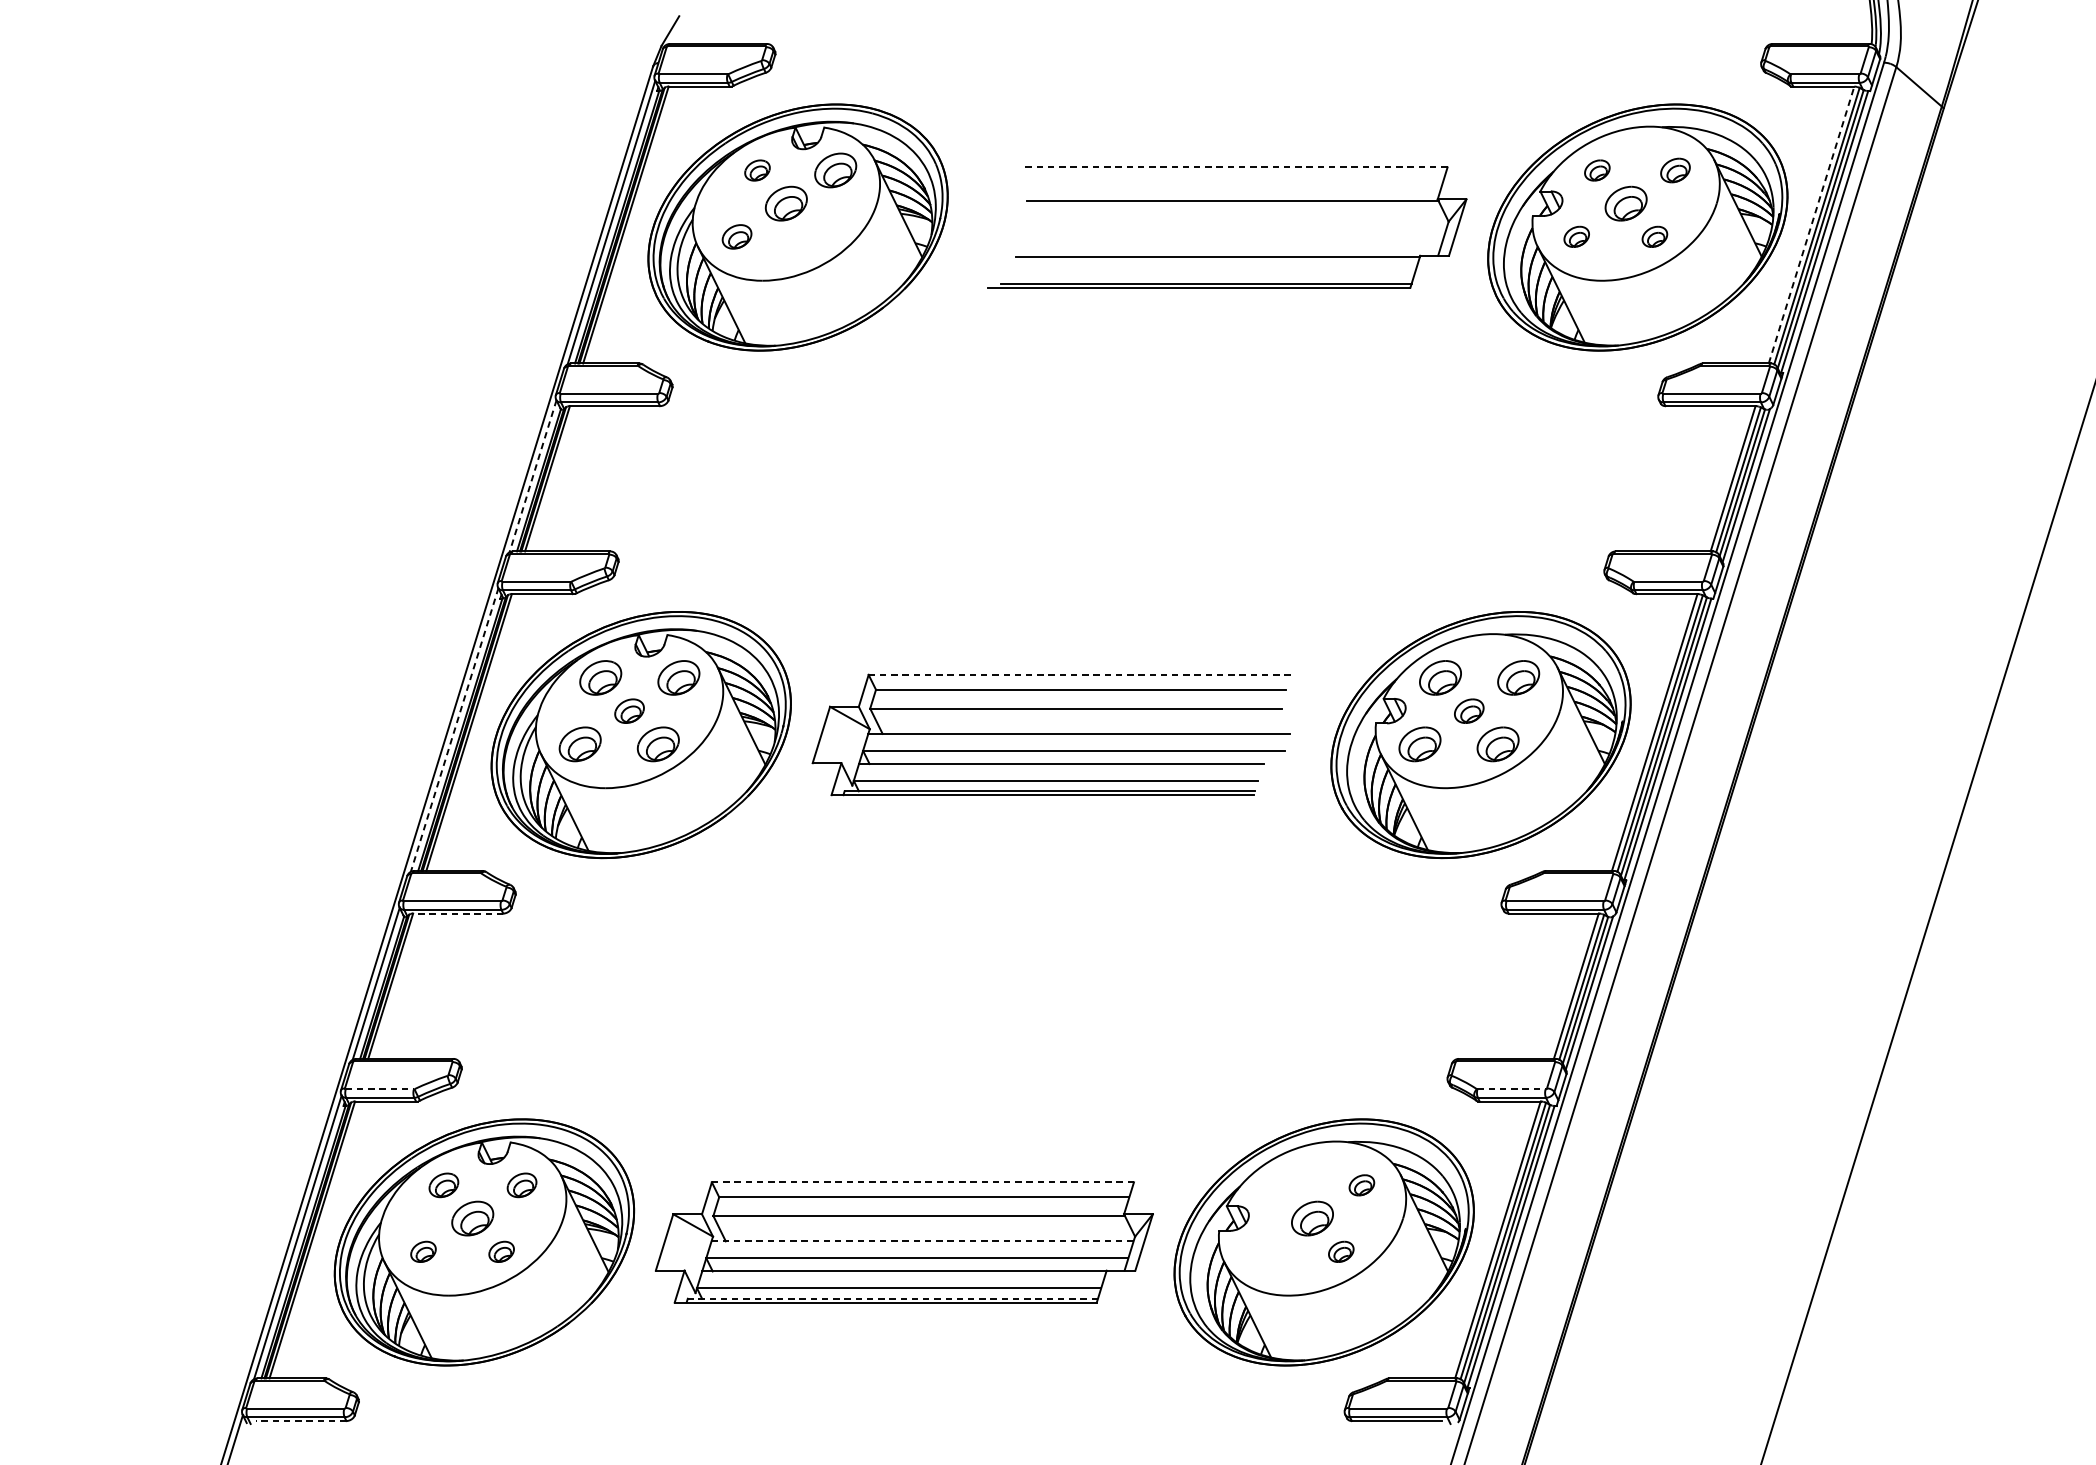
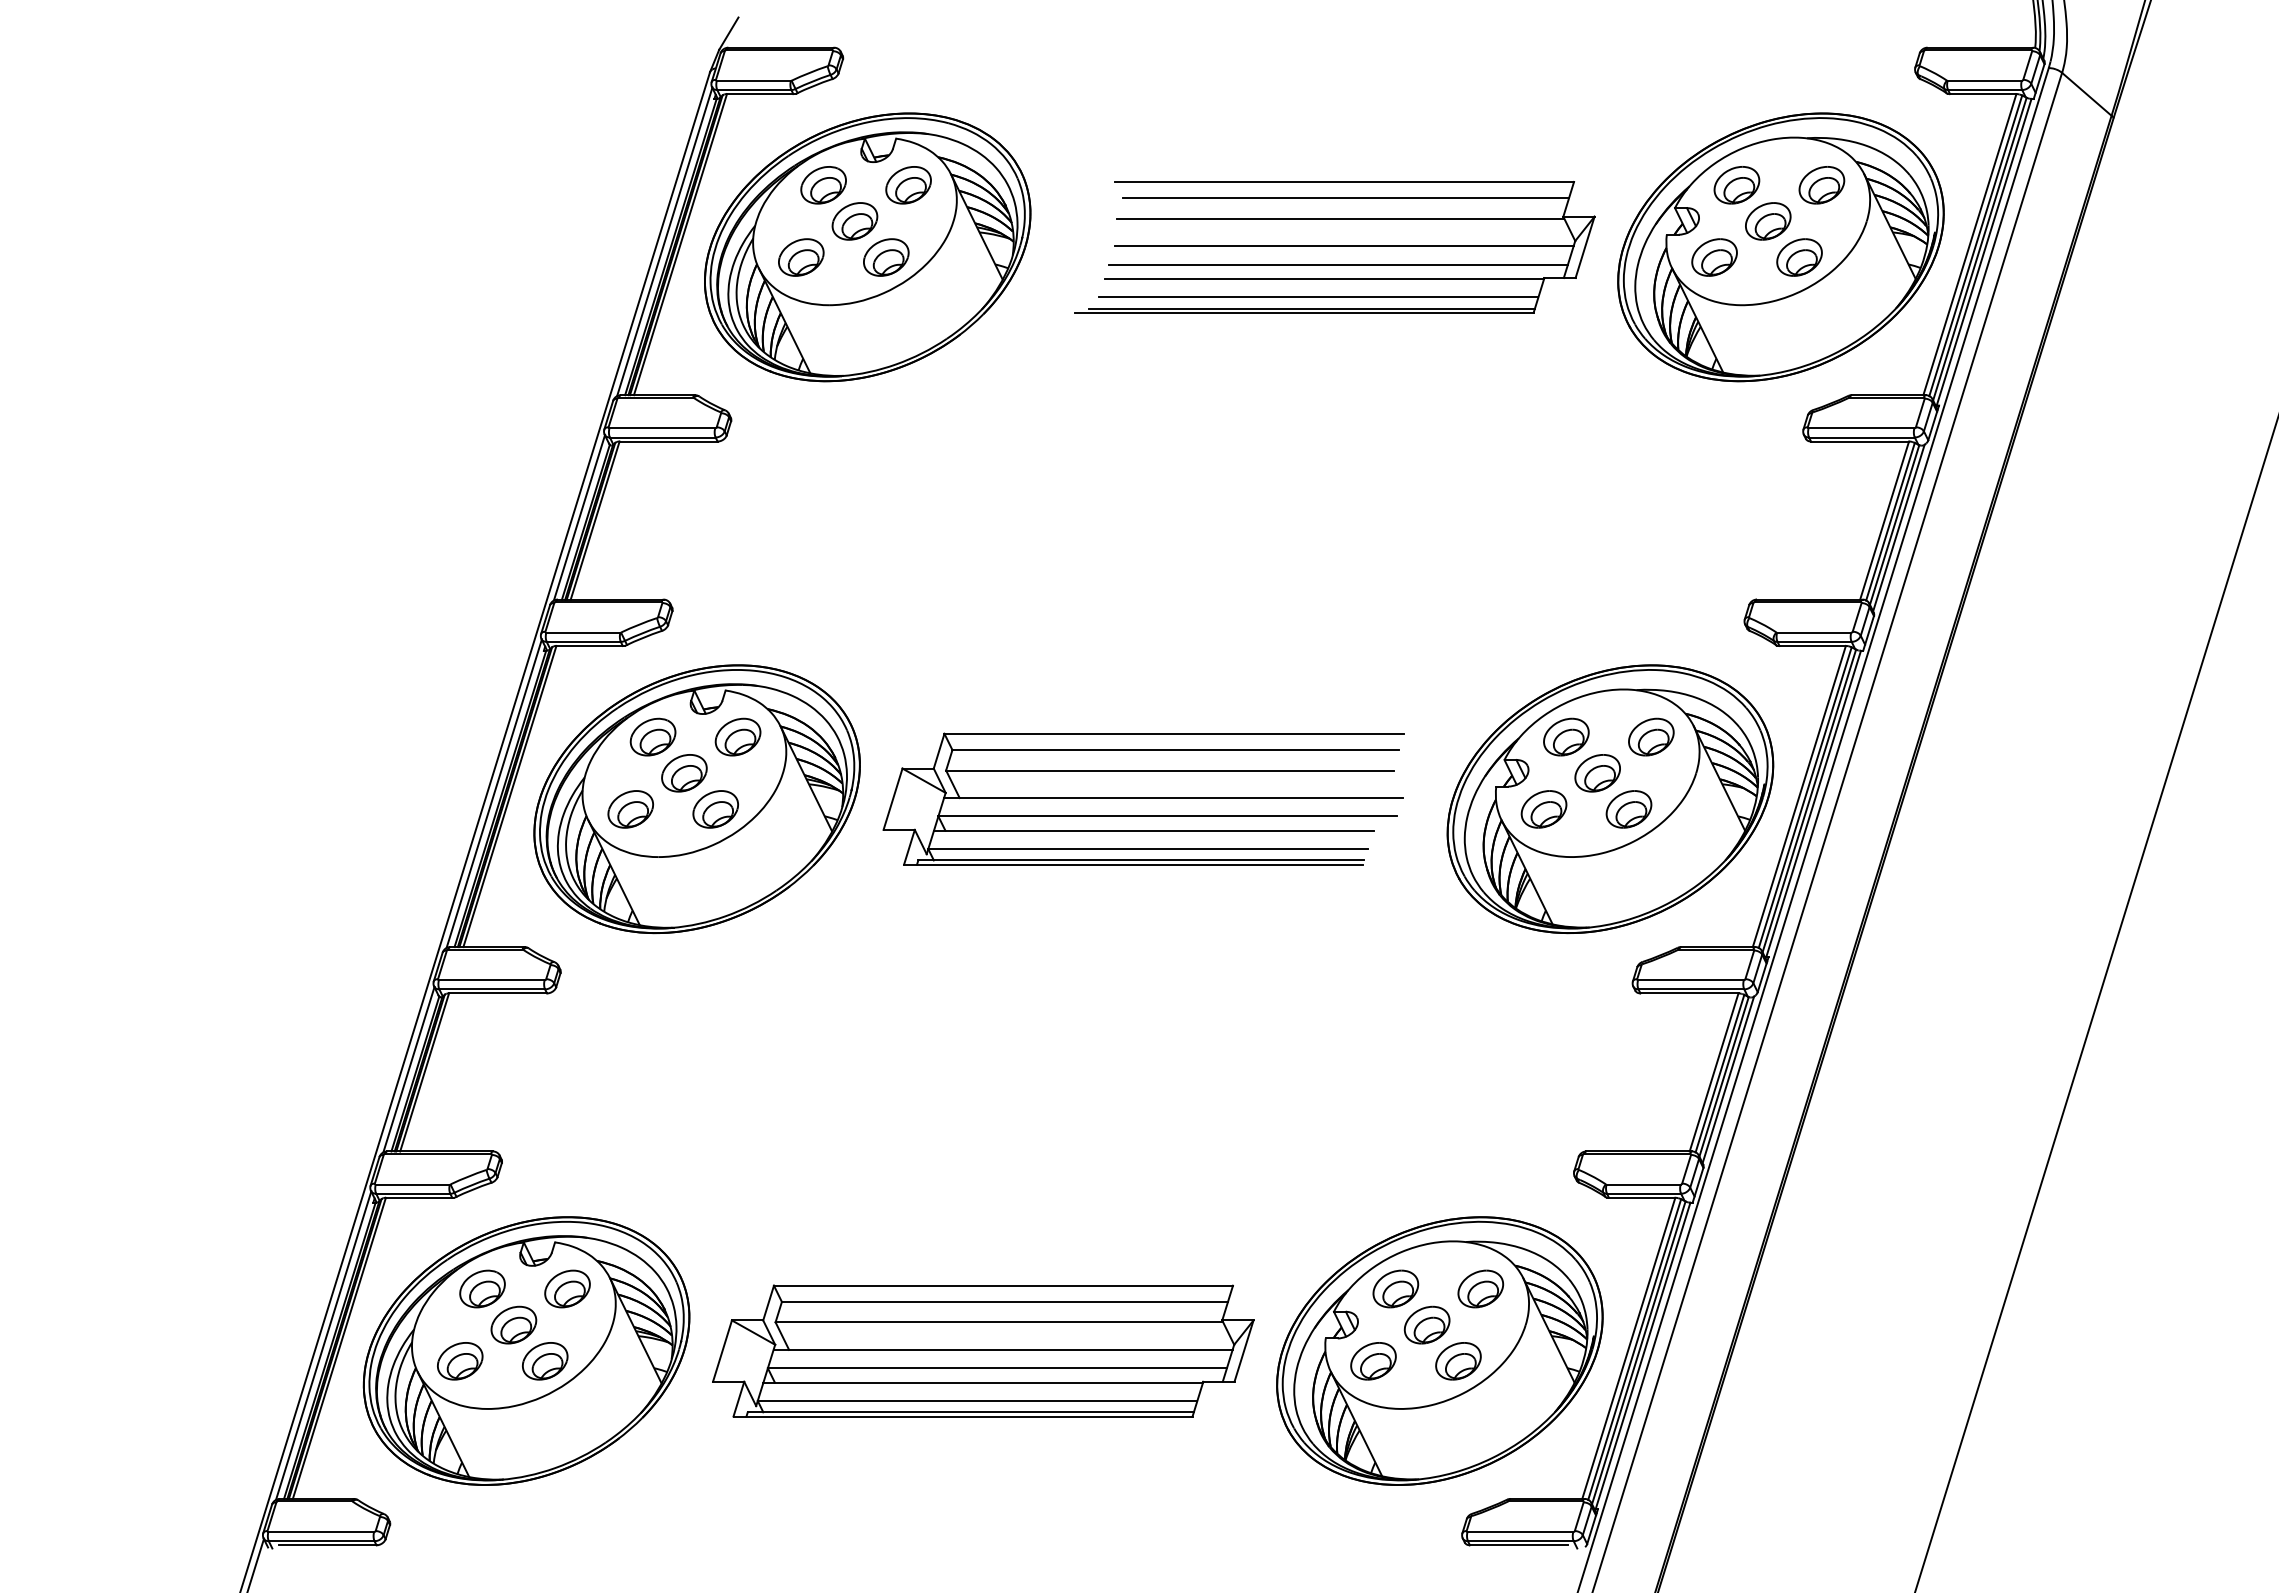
line: (1236, 167) -> (1344, 181), dashed -> solid
part: (757, 170) -> (823, 185), size x1.67
part: (1596, 170) -> (1736, 185), size x1.67
part: (1675, 170) -> (1821, 185), size x1.43
line: (1238, 182) -> (1346, 198), added
line: (1811, 224) -> (1969, 244), dashed -> solid
line: (1235, 226) -> (1343, 246), added
part: (737, 236) -> (801, 257), size x1.43
part: (815, 236) -> (886, 257), added
part: (1576, 236) -> (1714, 257), size x1.67
part: (1654, 236) -> (1799, 257), size x1.67
line: (1230, 243) -> (1338, 264), added
line: (1212, 273) -> (1318, 297), added
line: (533, 475) -> (579, 517), dashed -> solid
line: (1080, 674) -> (1174, 733), dashed -> solid
part: (629, 711) -> (684, 773), size x1.43
part: (1469, 711) -> (1597, 773), size x1.43
line: (454, 729) -> (494, 793), dashed -> solid
line: (457, 913) -> (497, 993), dashed -> solid
line: (380, 1089) -> (413, 1184), dashed -> solid
line: (1512, 1089) -> (1644, 1184), dashed -> solid
line: (922, 1182) -> (1003, 1285), dashed -> solid
part: (443, 1184) -> (482, 1288), size x1.43
part: (522, 1184) -> (567, 1288), size x1.43
part: (1283, 1184) -> (1395, 1288), added
part: (1361, 1184) -> (1480, 1288), size x1.67
line: (922, 1240) -> (1003, 1349), dashed -> solid
part: (423, 1252) -> (460, 1361), size x1.67
part: (501, 1252) -> (545, 1361), size x1.67
part: (1263, 1252) -> (1373, 1361), added
part: (1341, 1252) -> (1458, 1361), size x1.67
line: (892, 1298) -> (970, 1412), dashed -> solid
line: (301, 1421) -> (327, 1545), dashed -> solid

